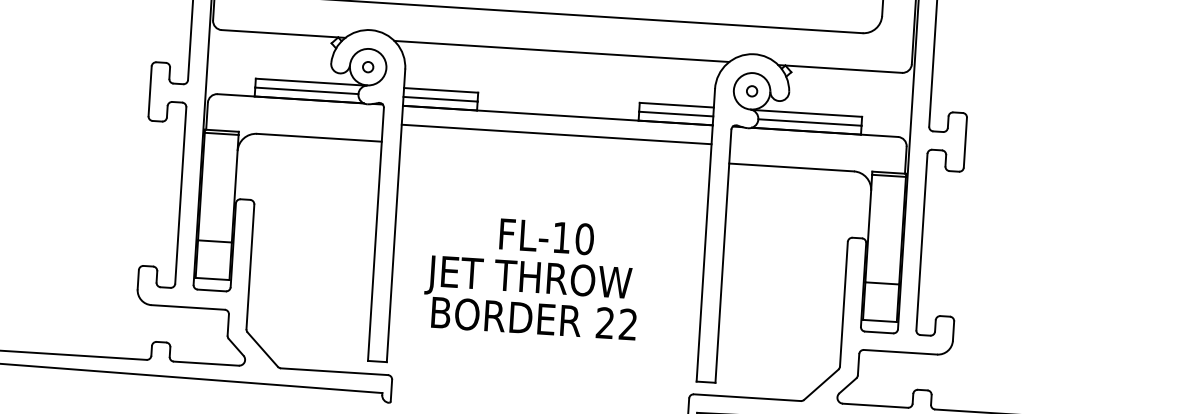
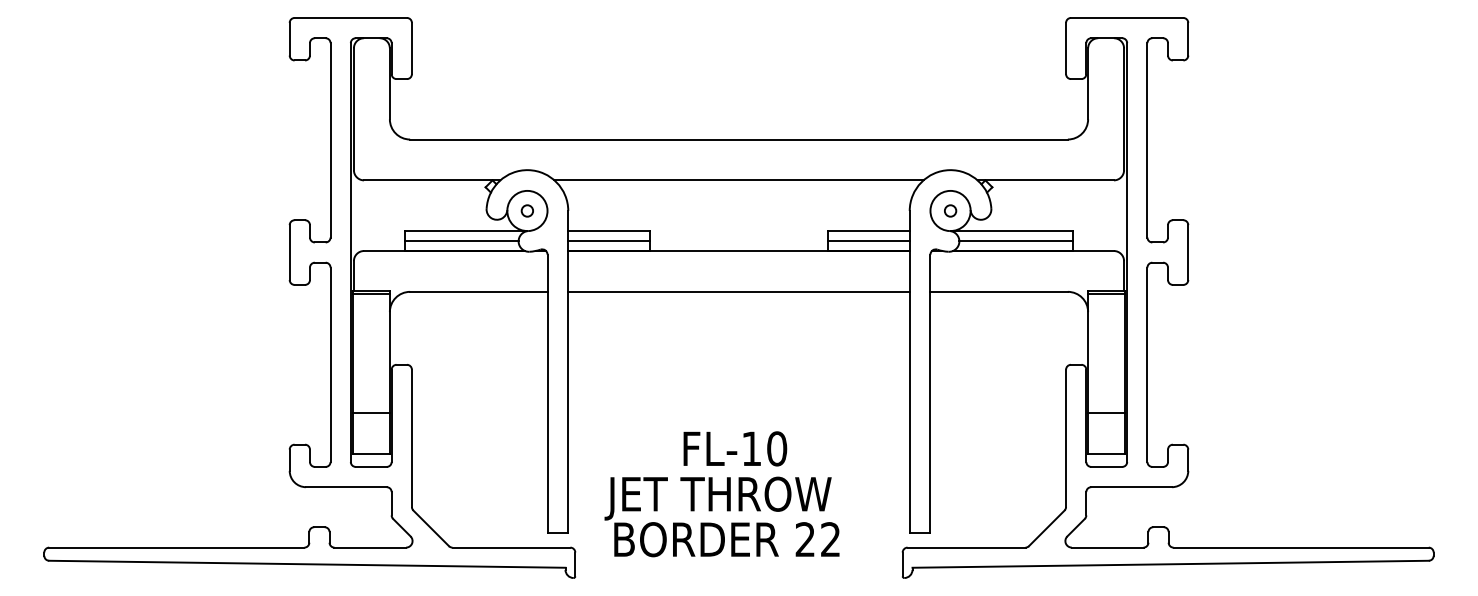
line: (556, 134) -> (738, 291), moved
text: (531, 277) -> (721, 494), moved

